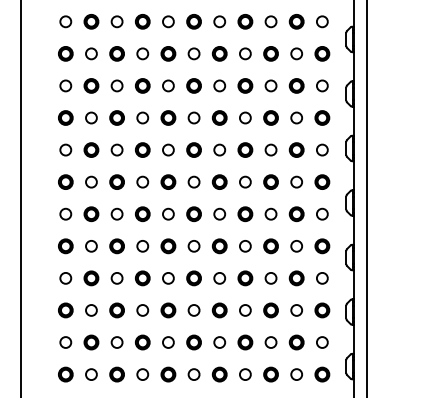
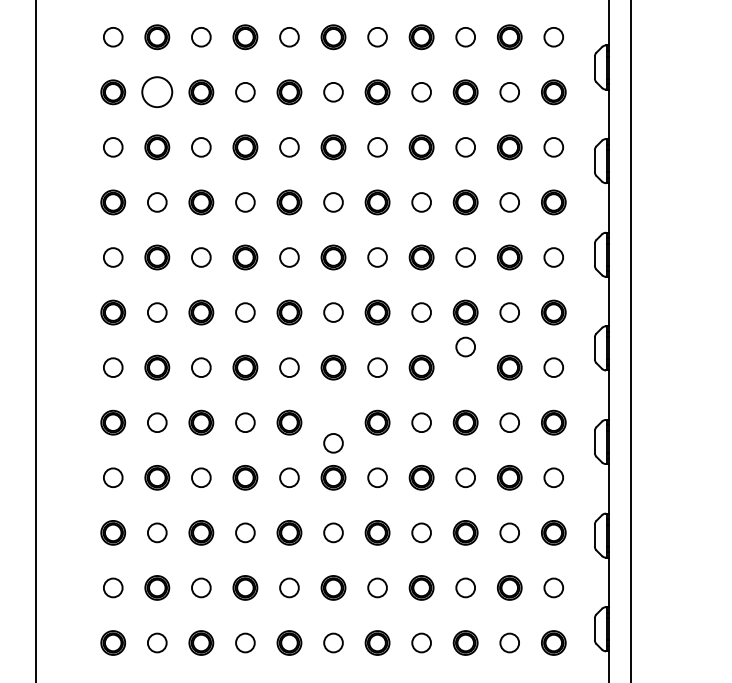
circle: (91, 53) -> (157, 91), size x1.6
circle: (270, 213) -> (464, 345), moved
circle: (193, 246) -> (332, 443), moved

